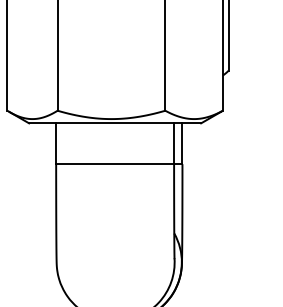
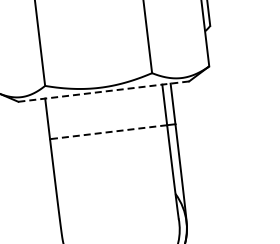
line: (115, 123) -> (104, 91), solid -> dashed
line: (115, 164) -> (108, 132), solid -> dashed

